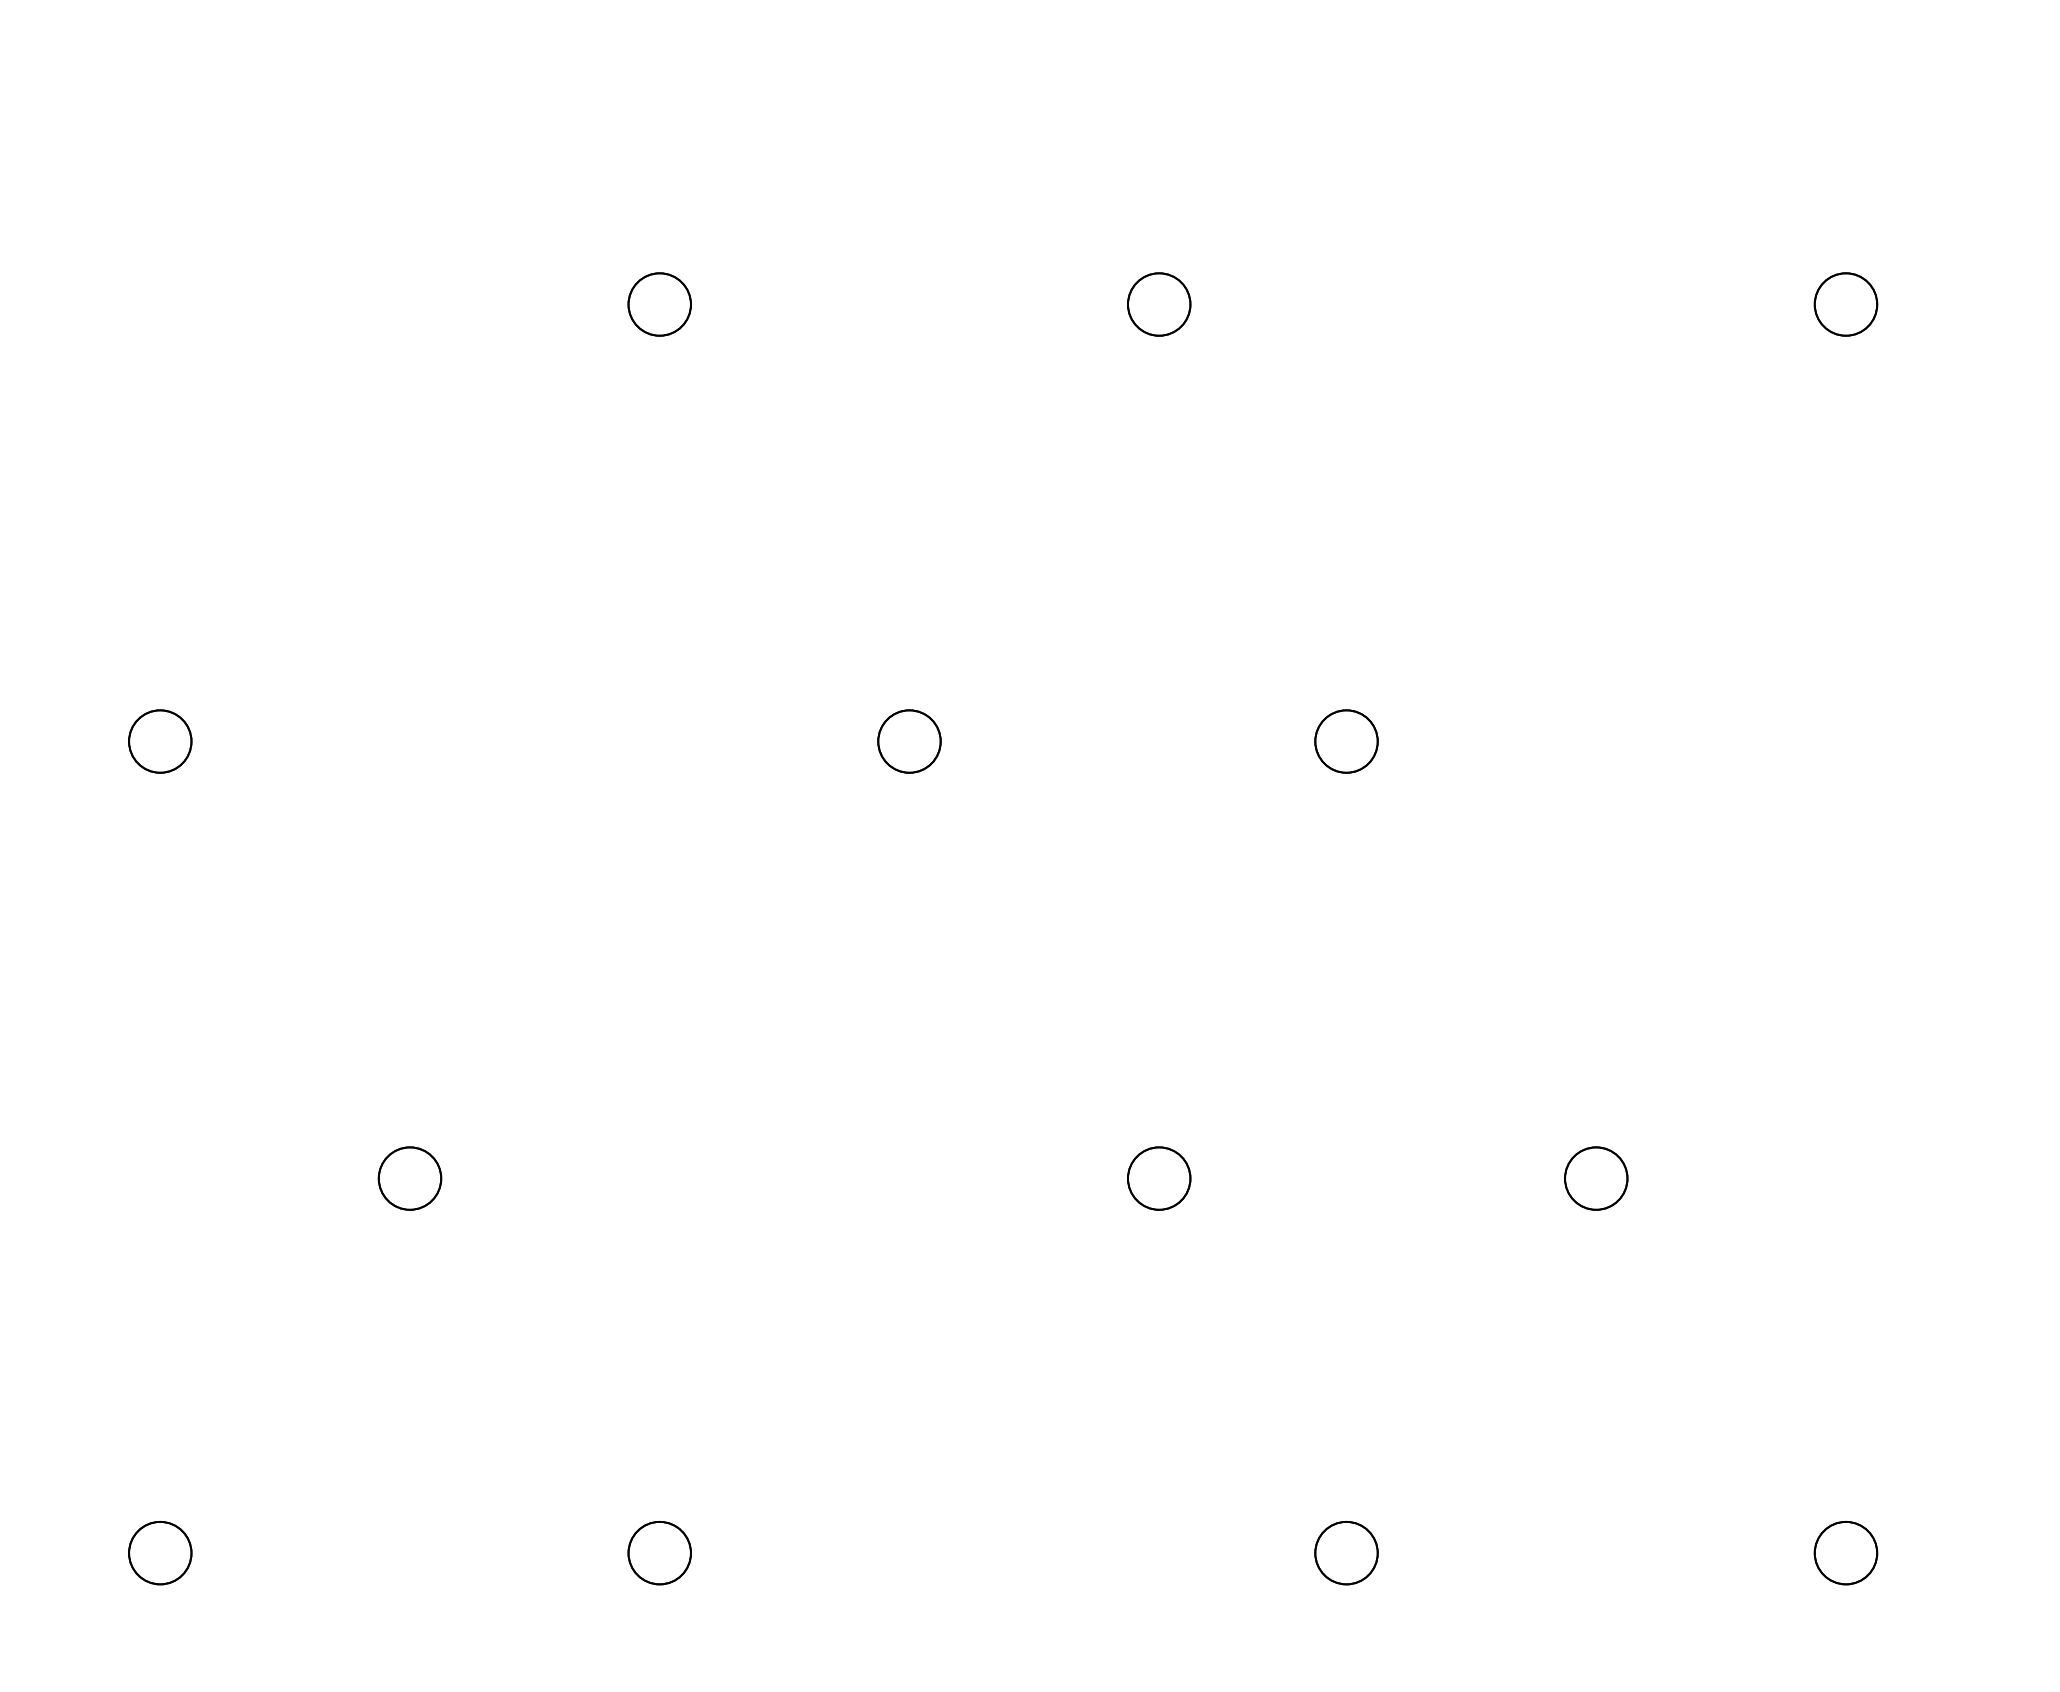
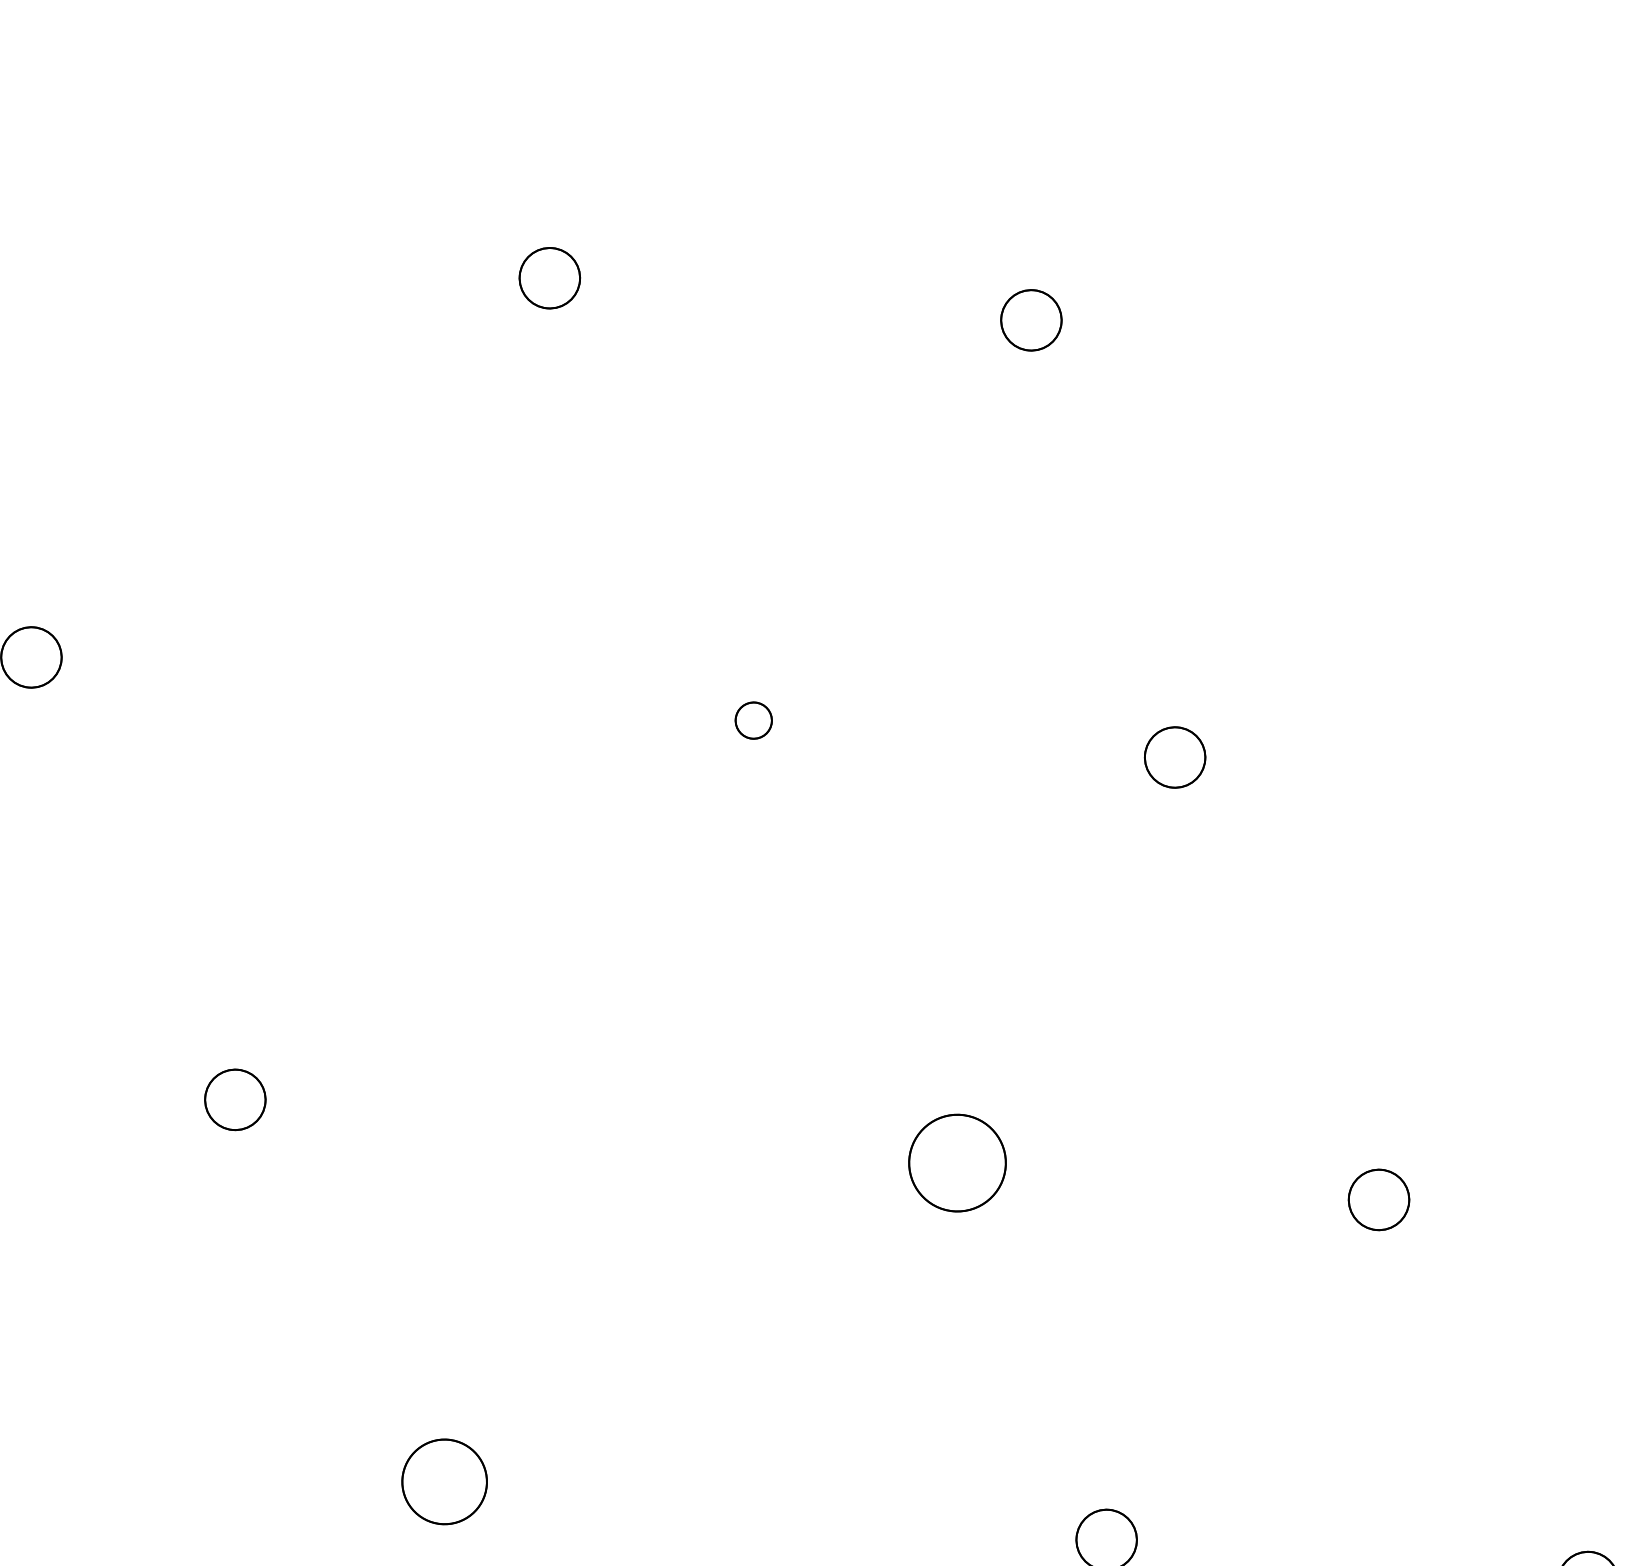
part: (909, 741) -> (753, 720), size x0.6
part: (1159, 1178) -> (957, 1163), size x1.6
part: (659, 1553) -> (444, 1482), size x1.4

